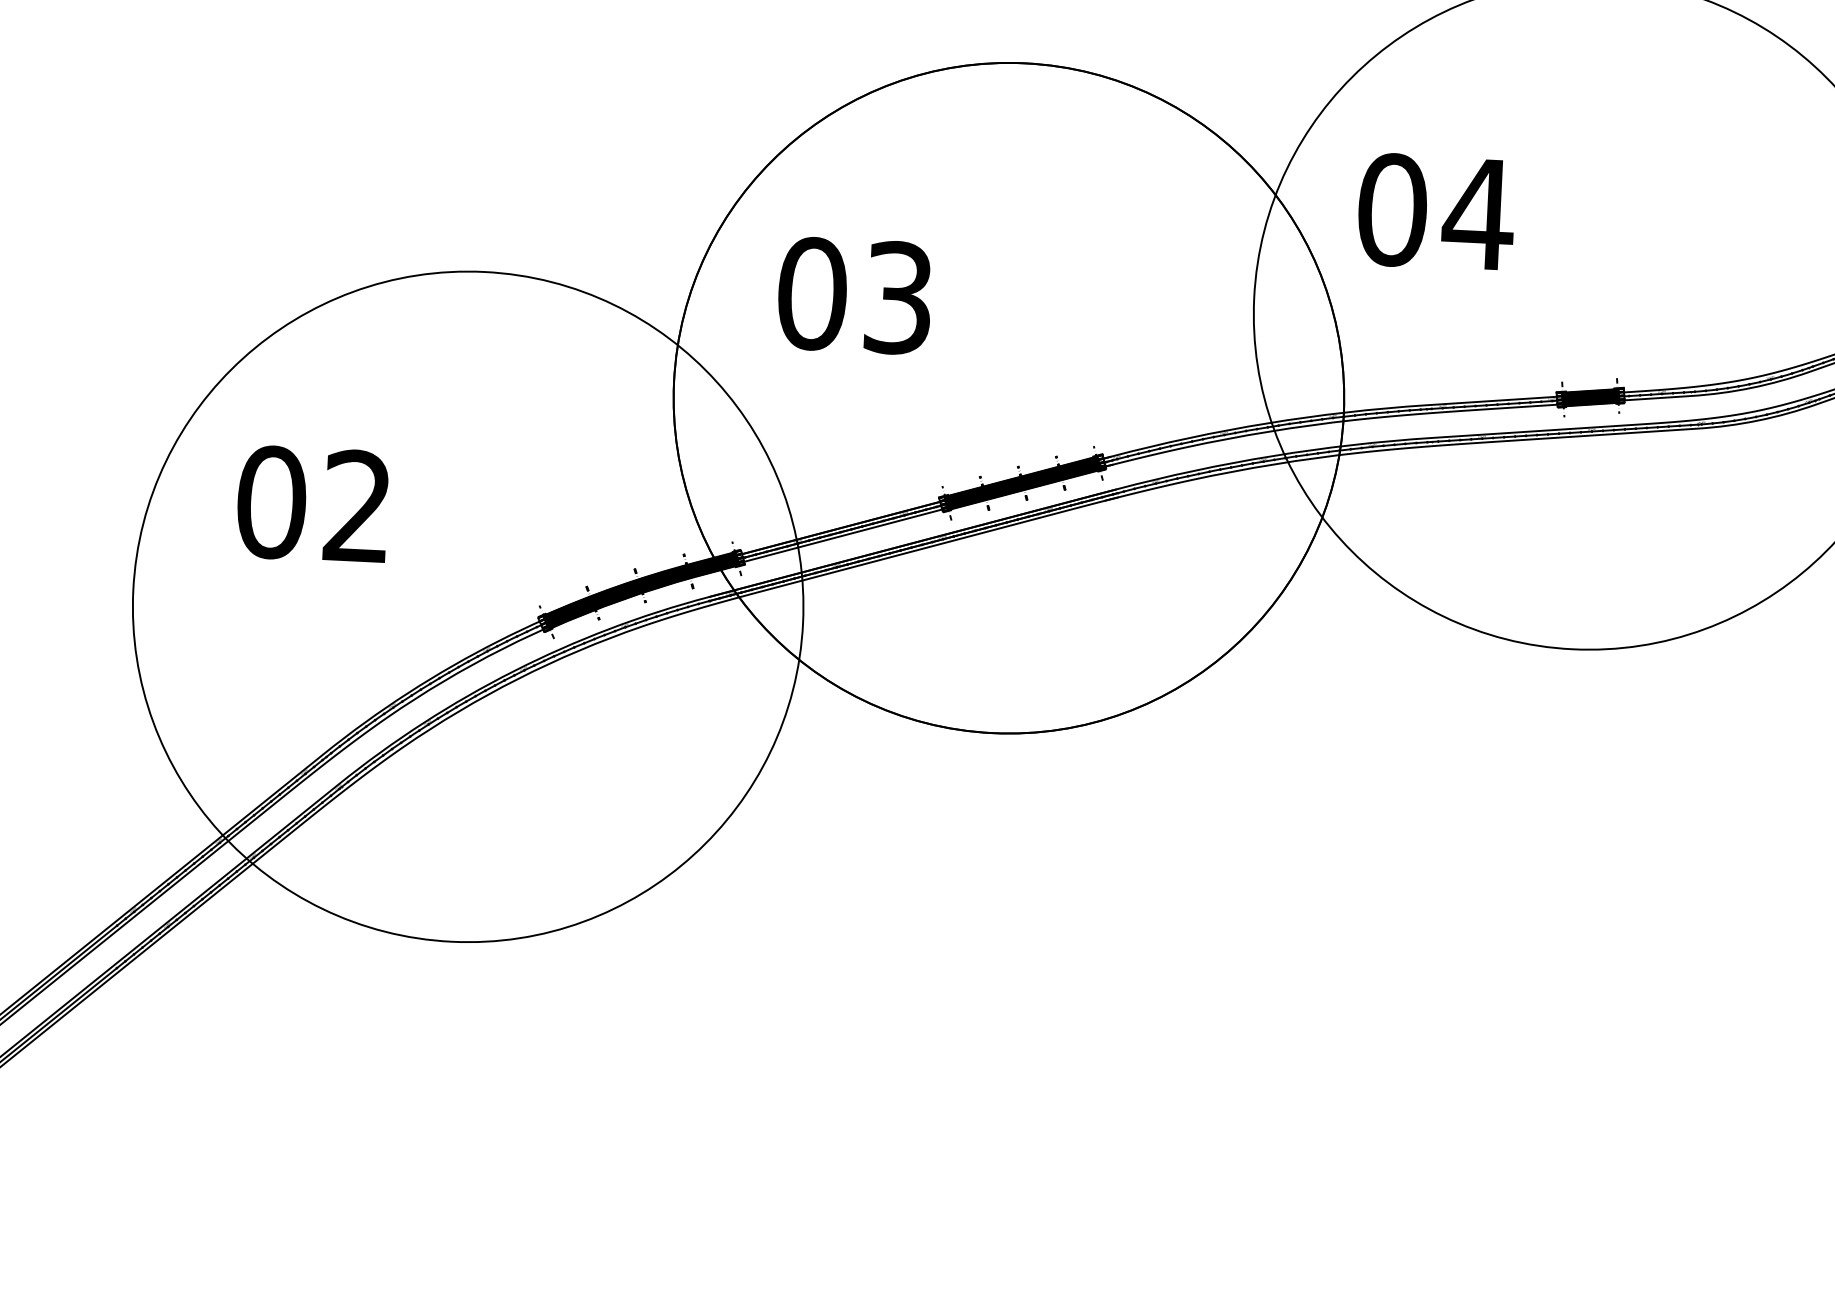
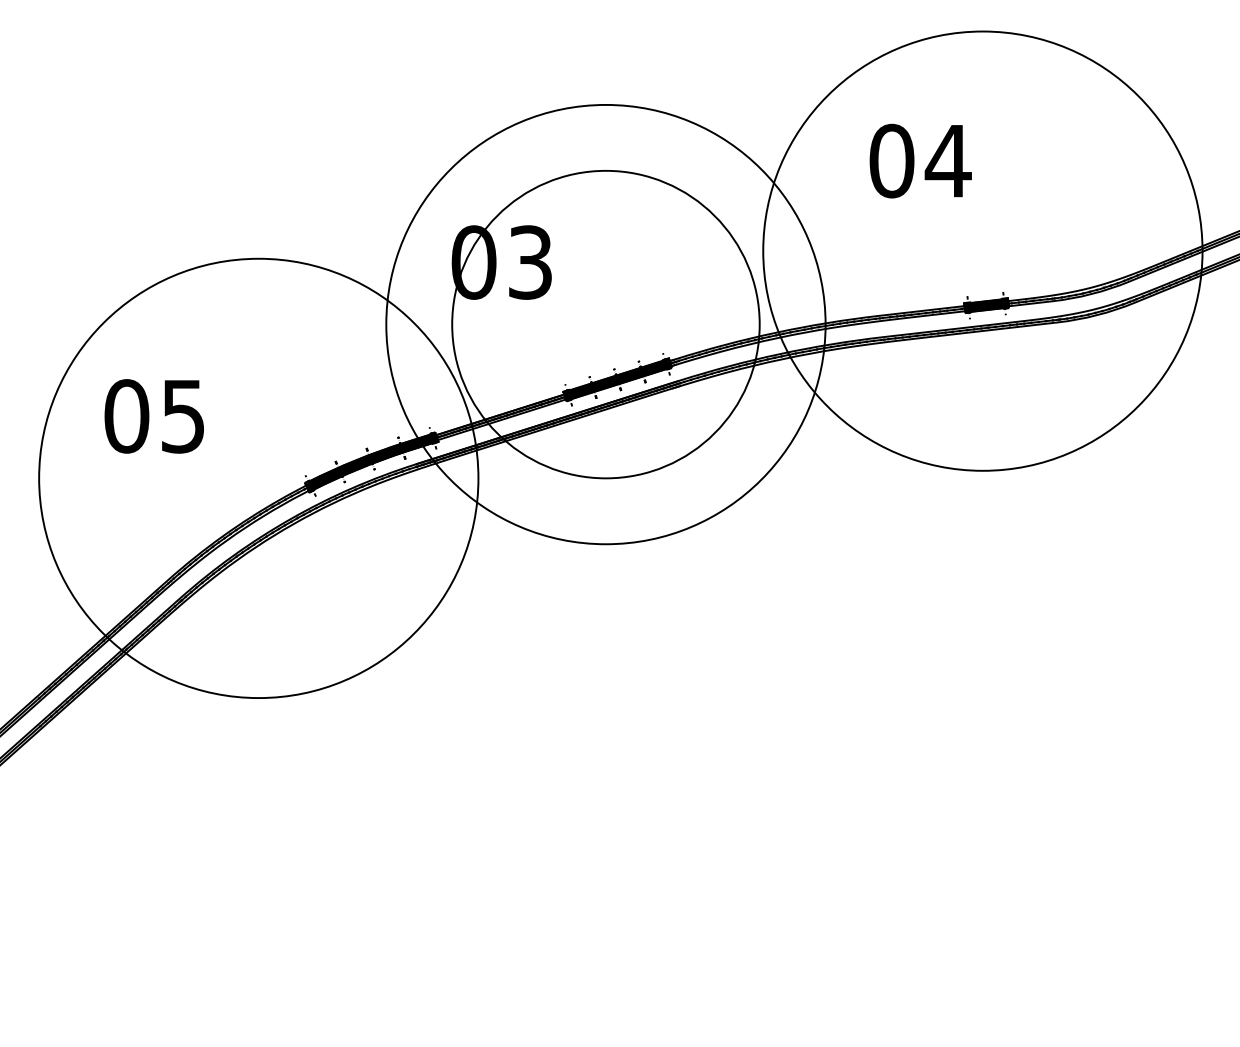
text: (1436, 211) -> (920, 160), moved
circle: (1008, 398) -> (605, 324), size x0.7
text: (356, 506) -> (182, 416), 02 -> 05

